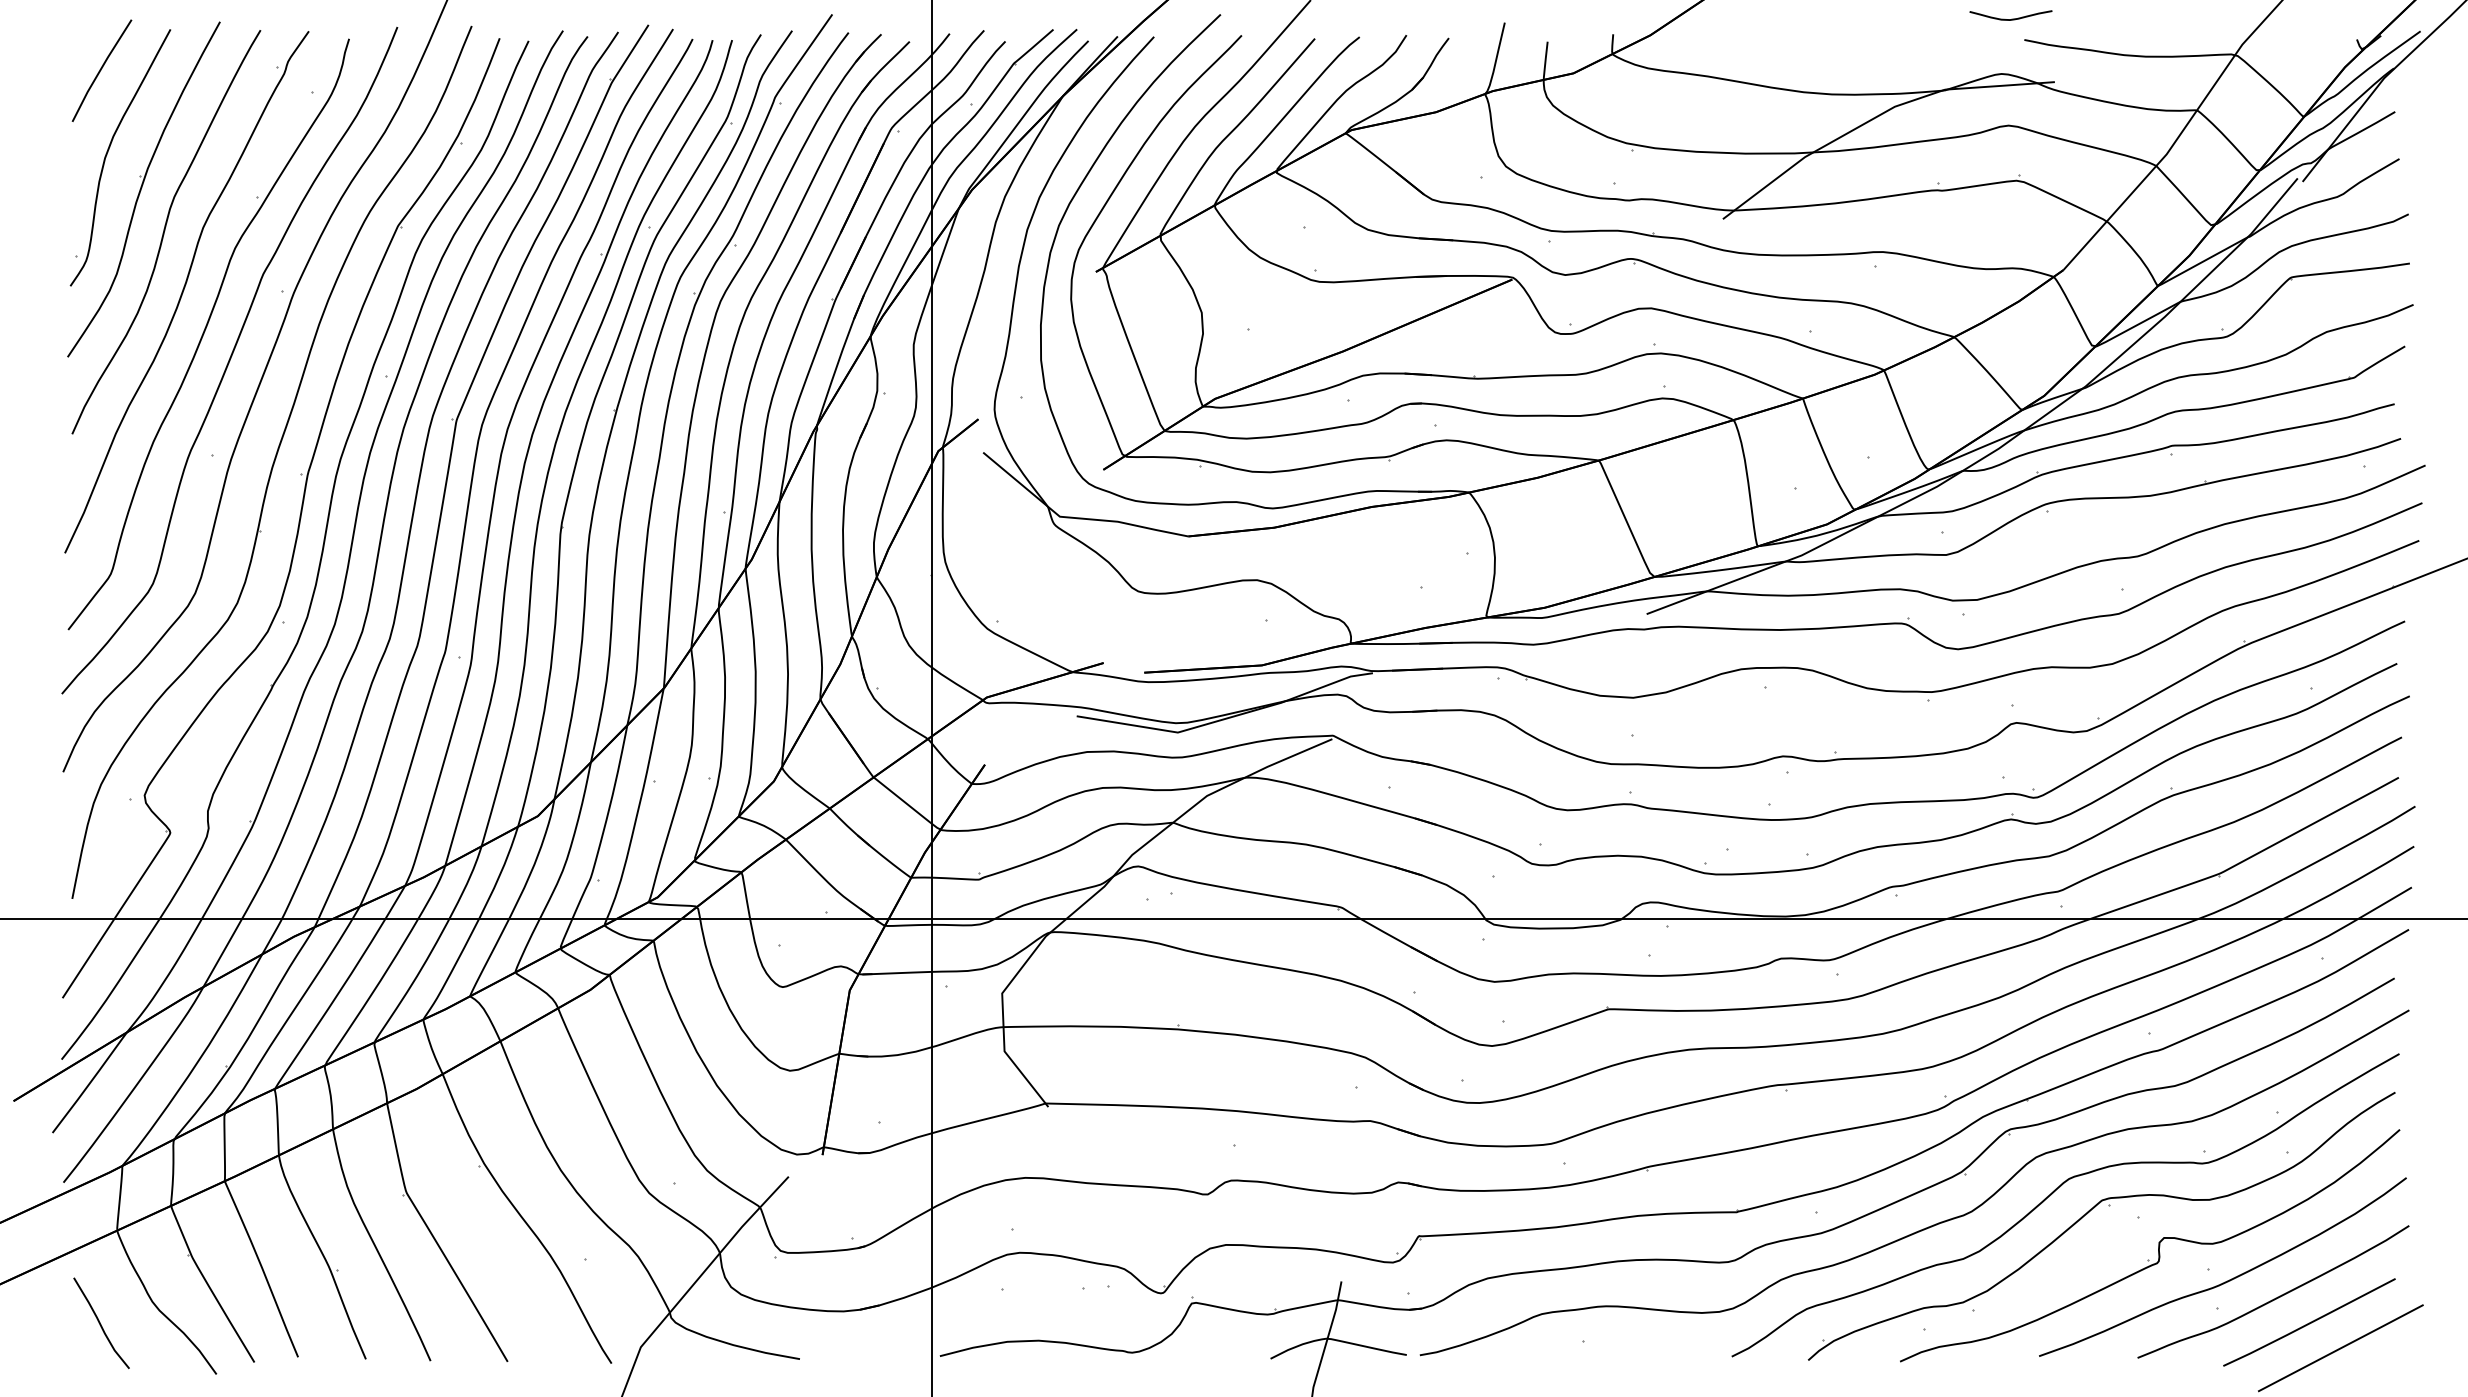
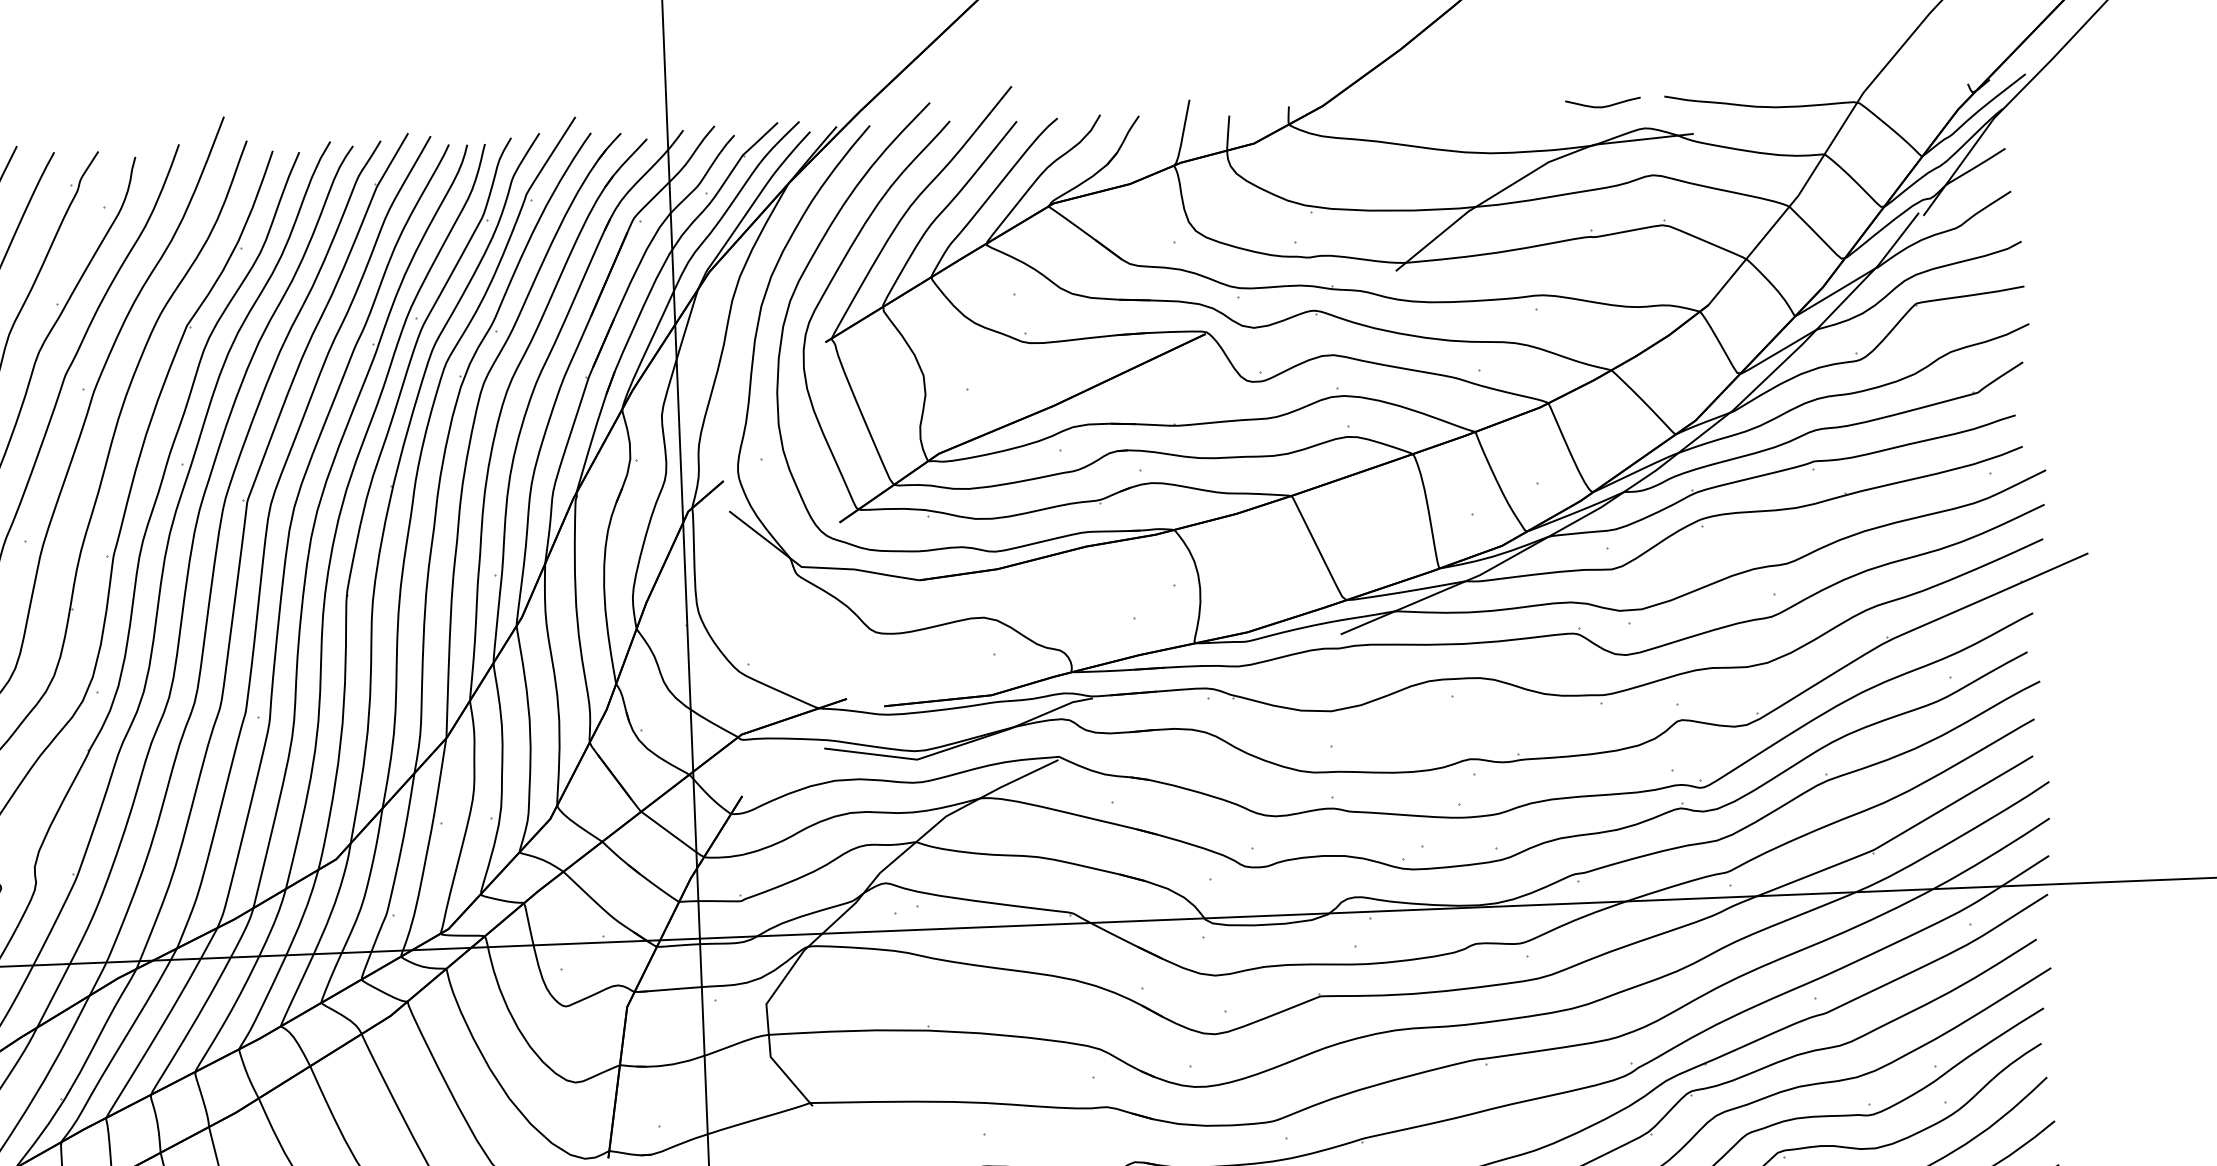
curve: (2011, 18) -> (1603, 105), moved

